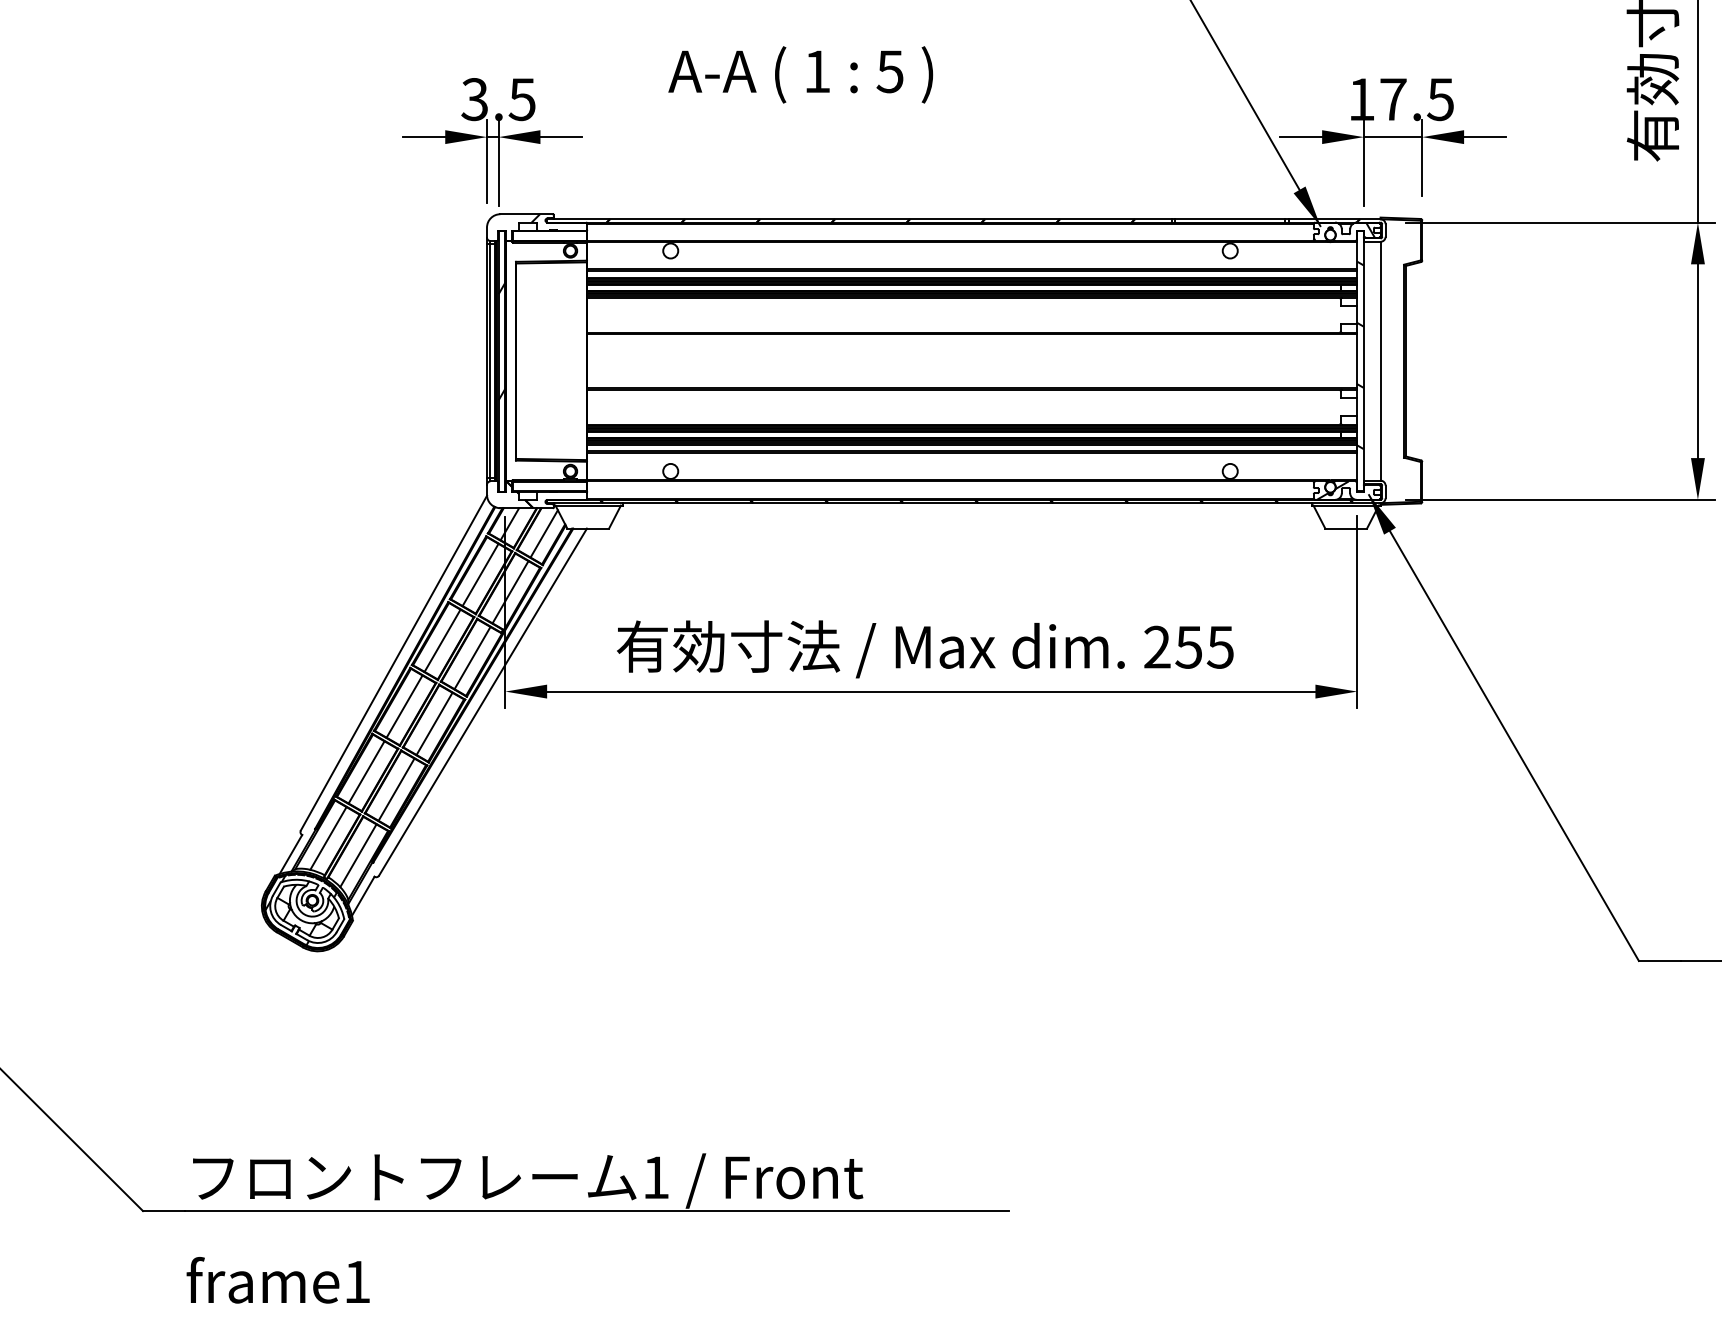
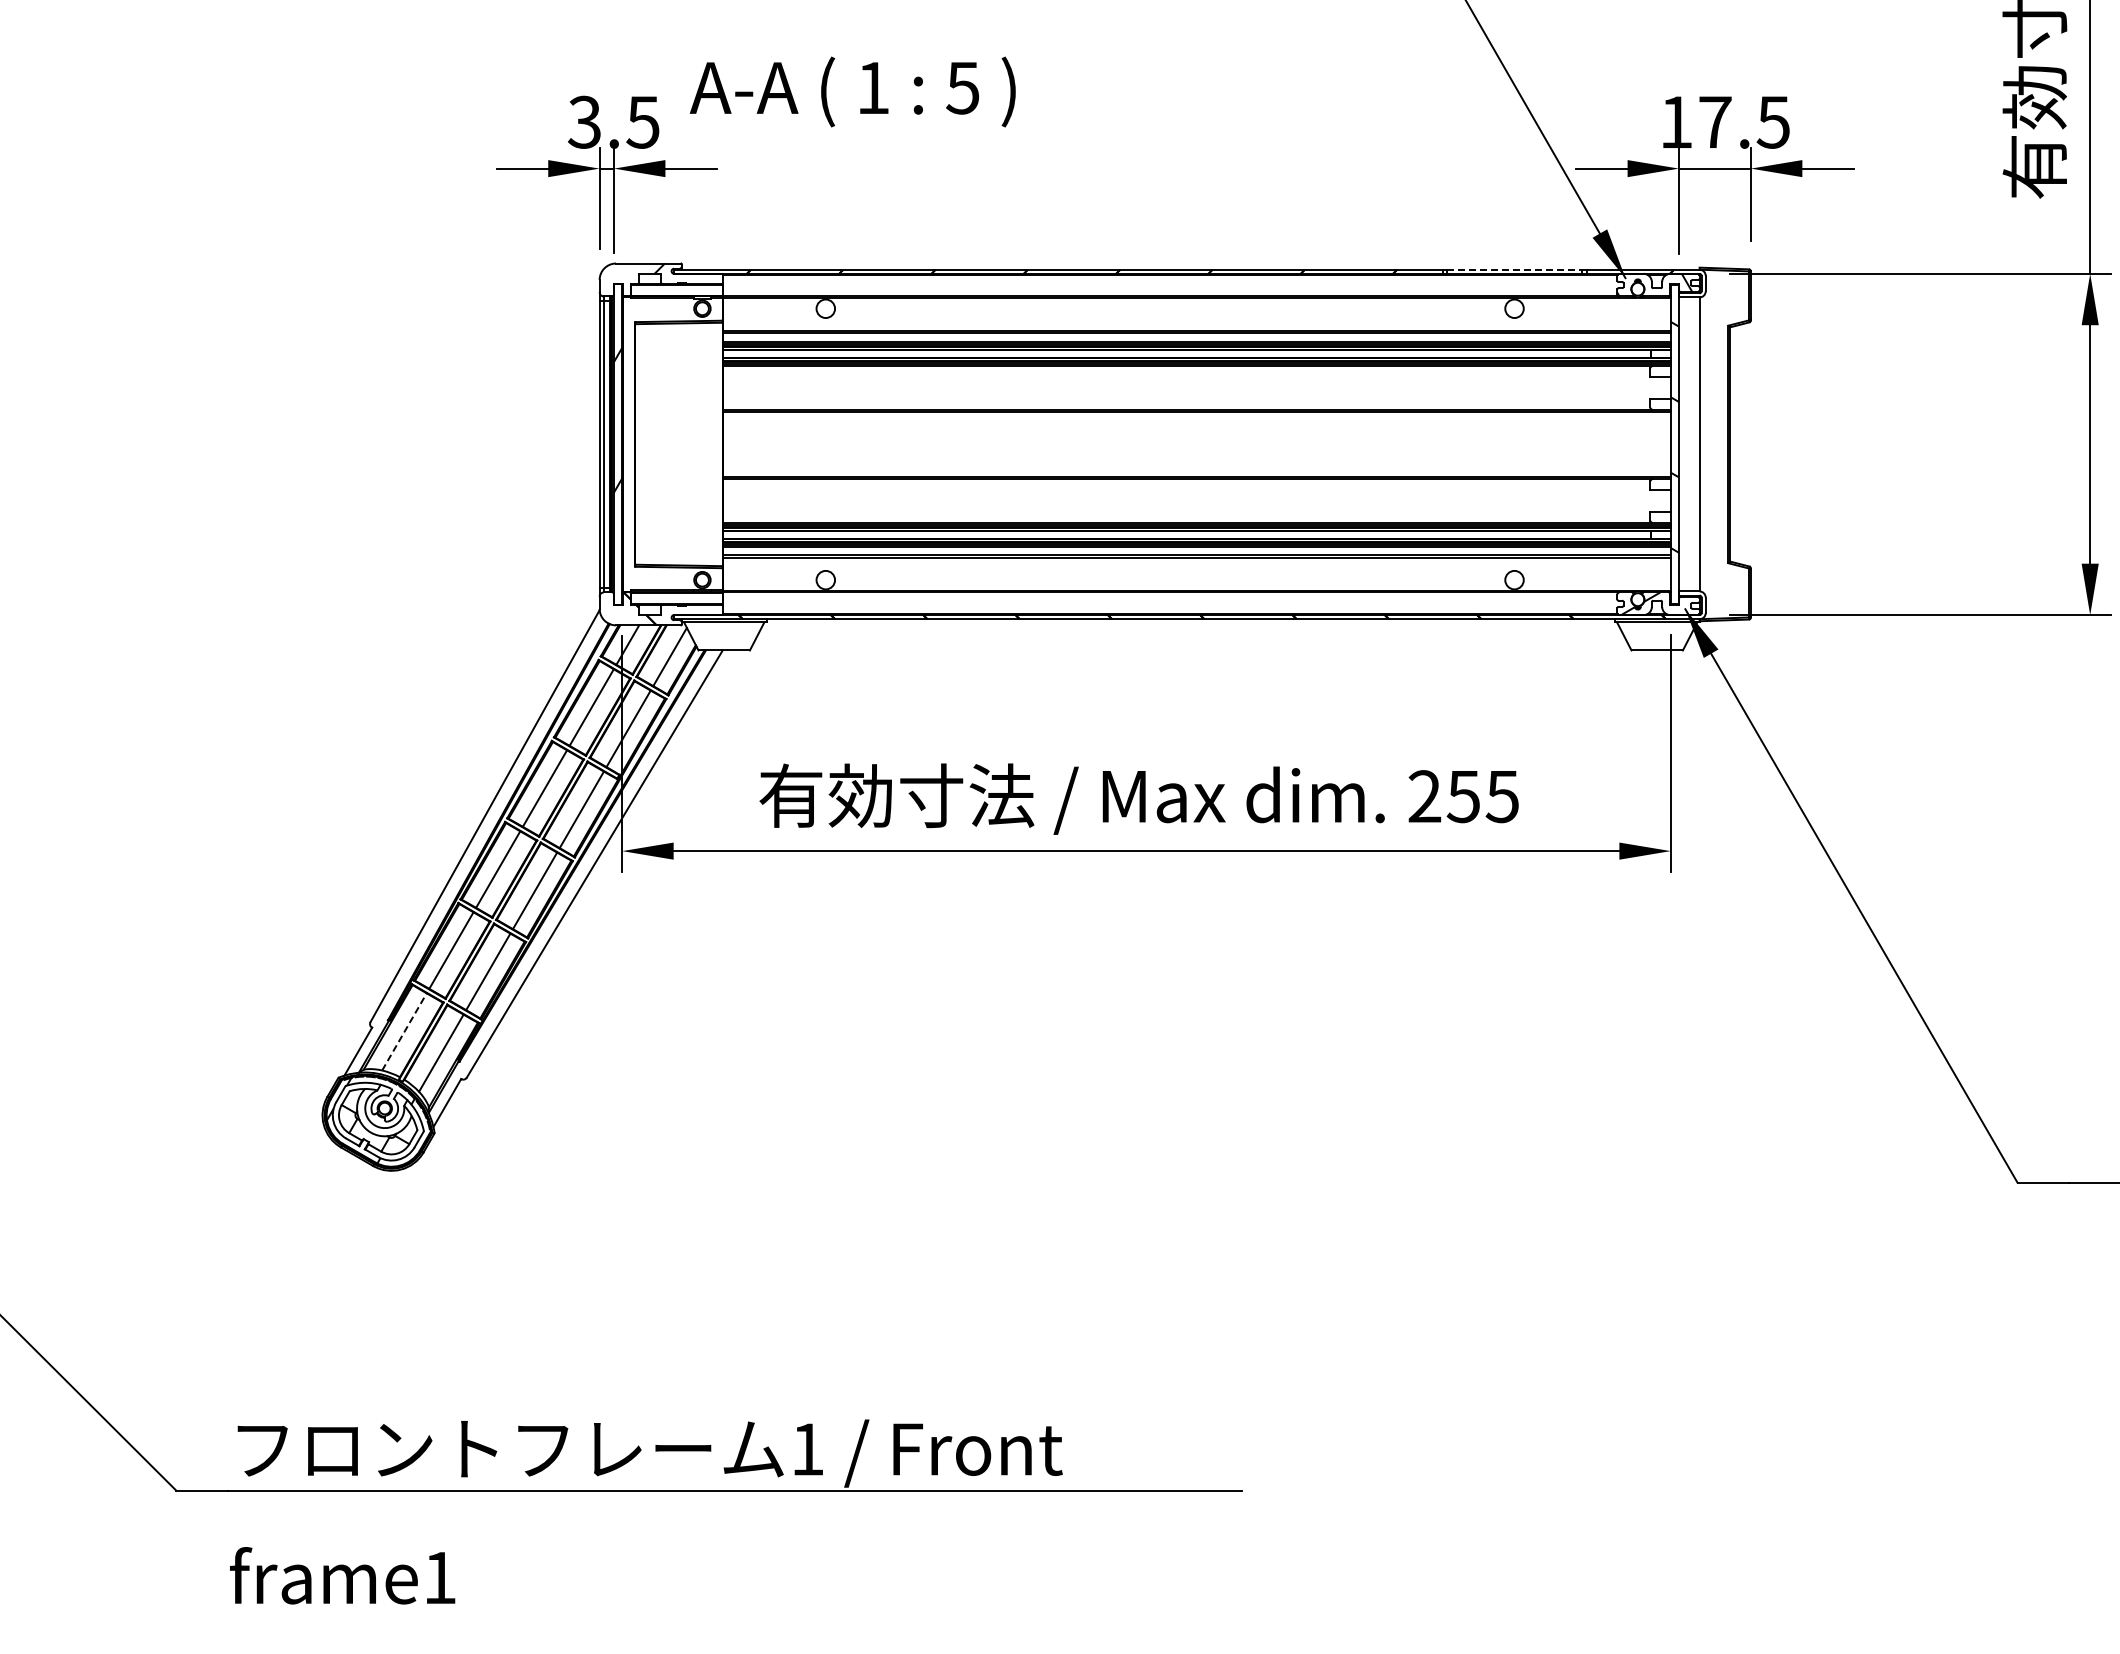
text: (800, 74) -> (852, 91), moved
line: (1230, 219) -> (1514, 269), solid -> dashed
line: (328, 838) -> (404, 1031), solid -> dashed

